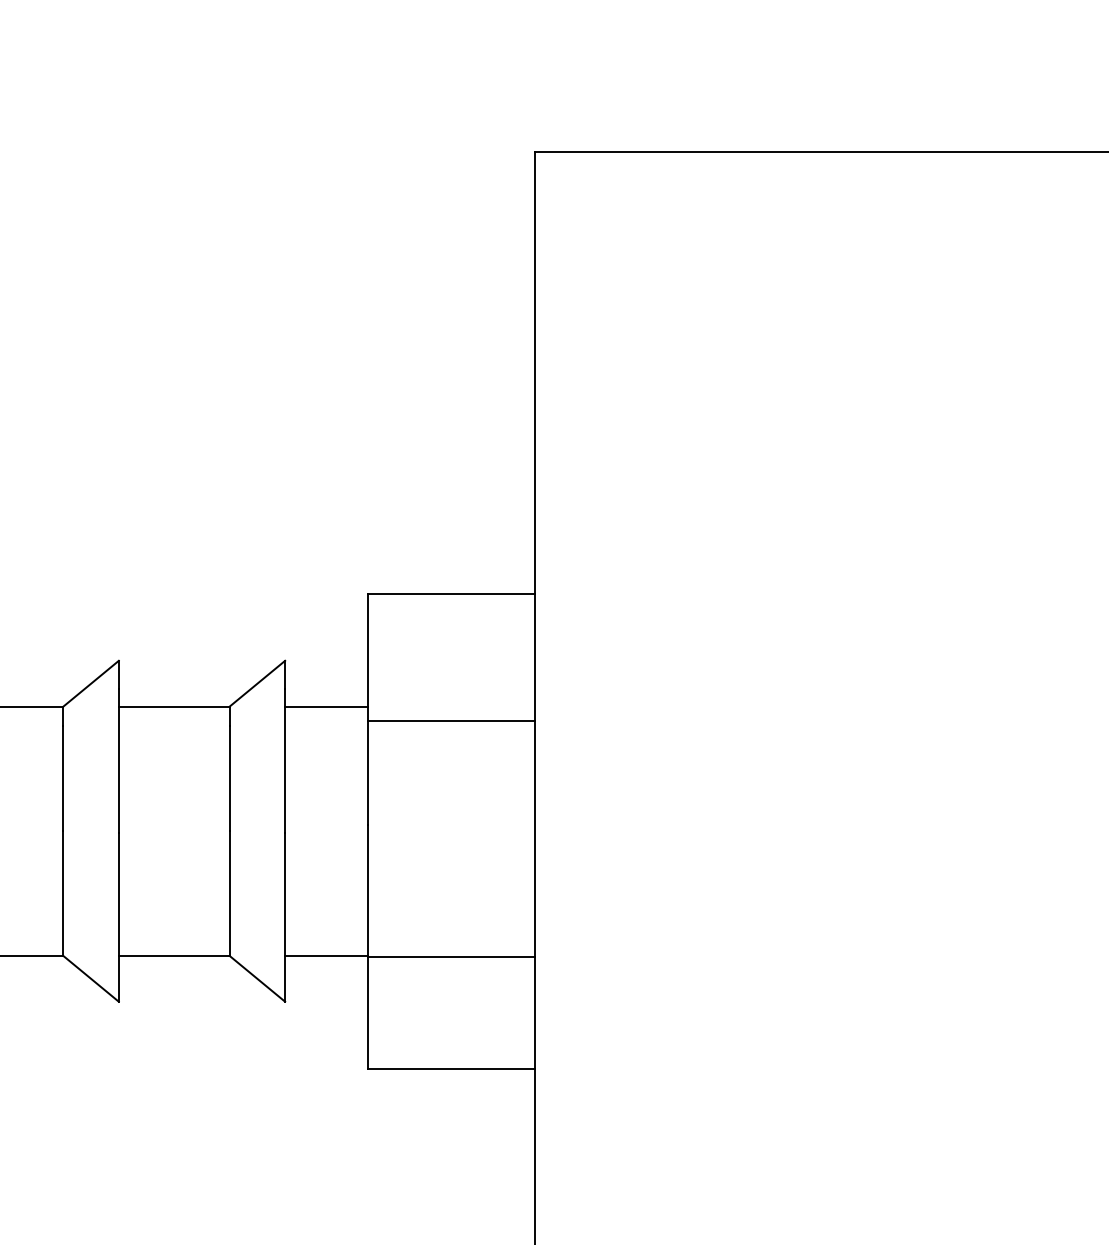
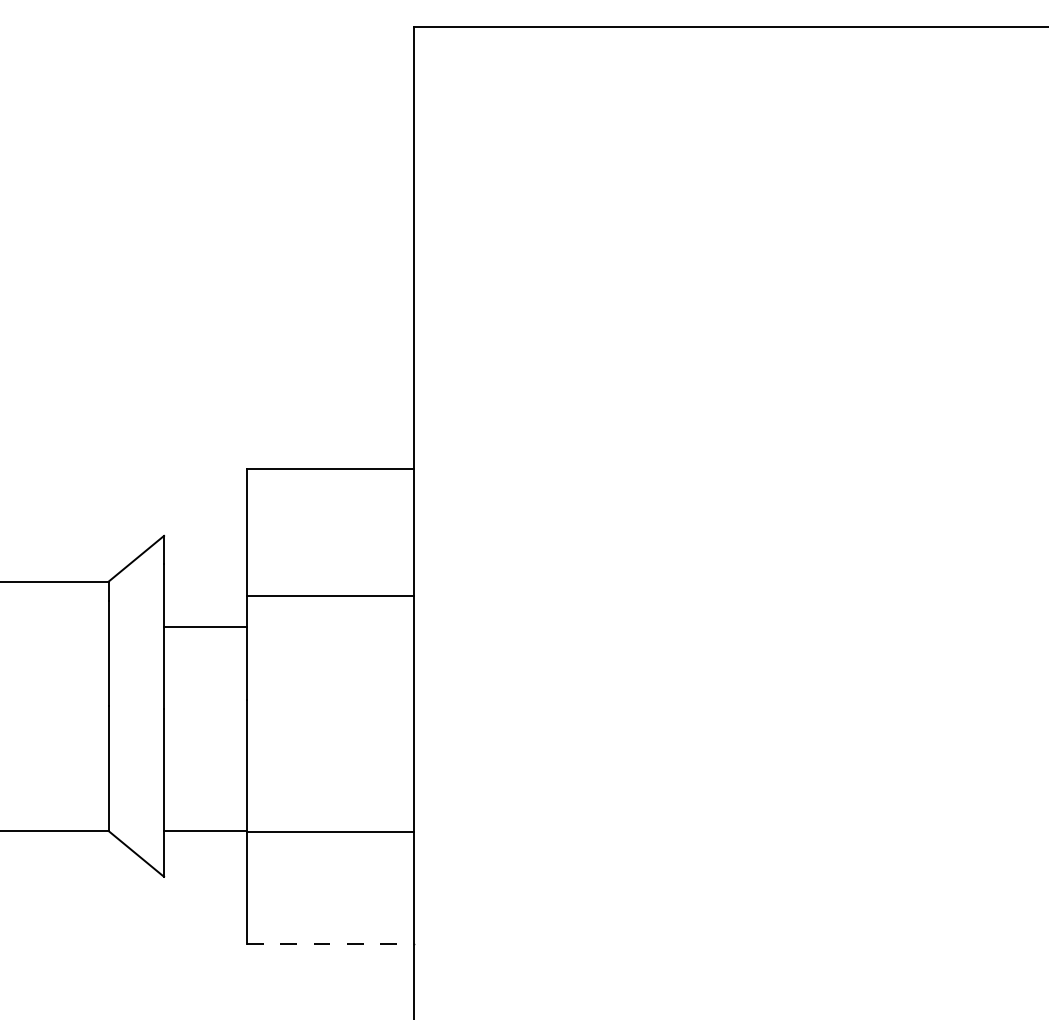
line: (326, 706) -> (205, 626), moved
line: (451, 1069) -> (330, 944), solid -> dashed

